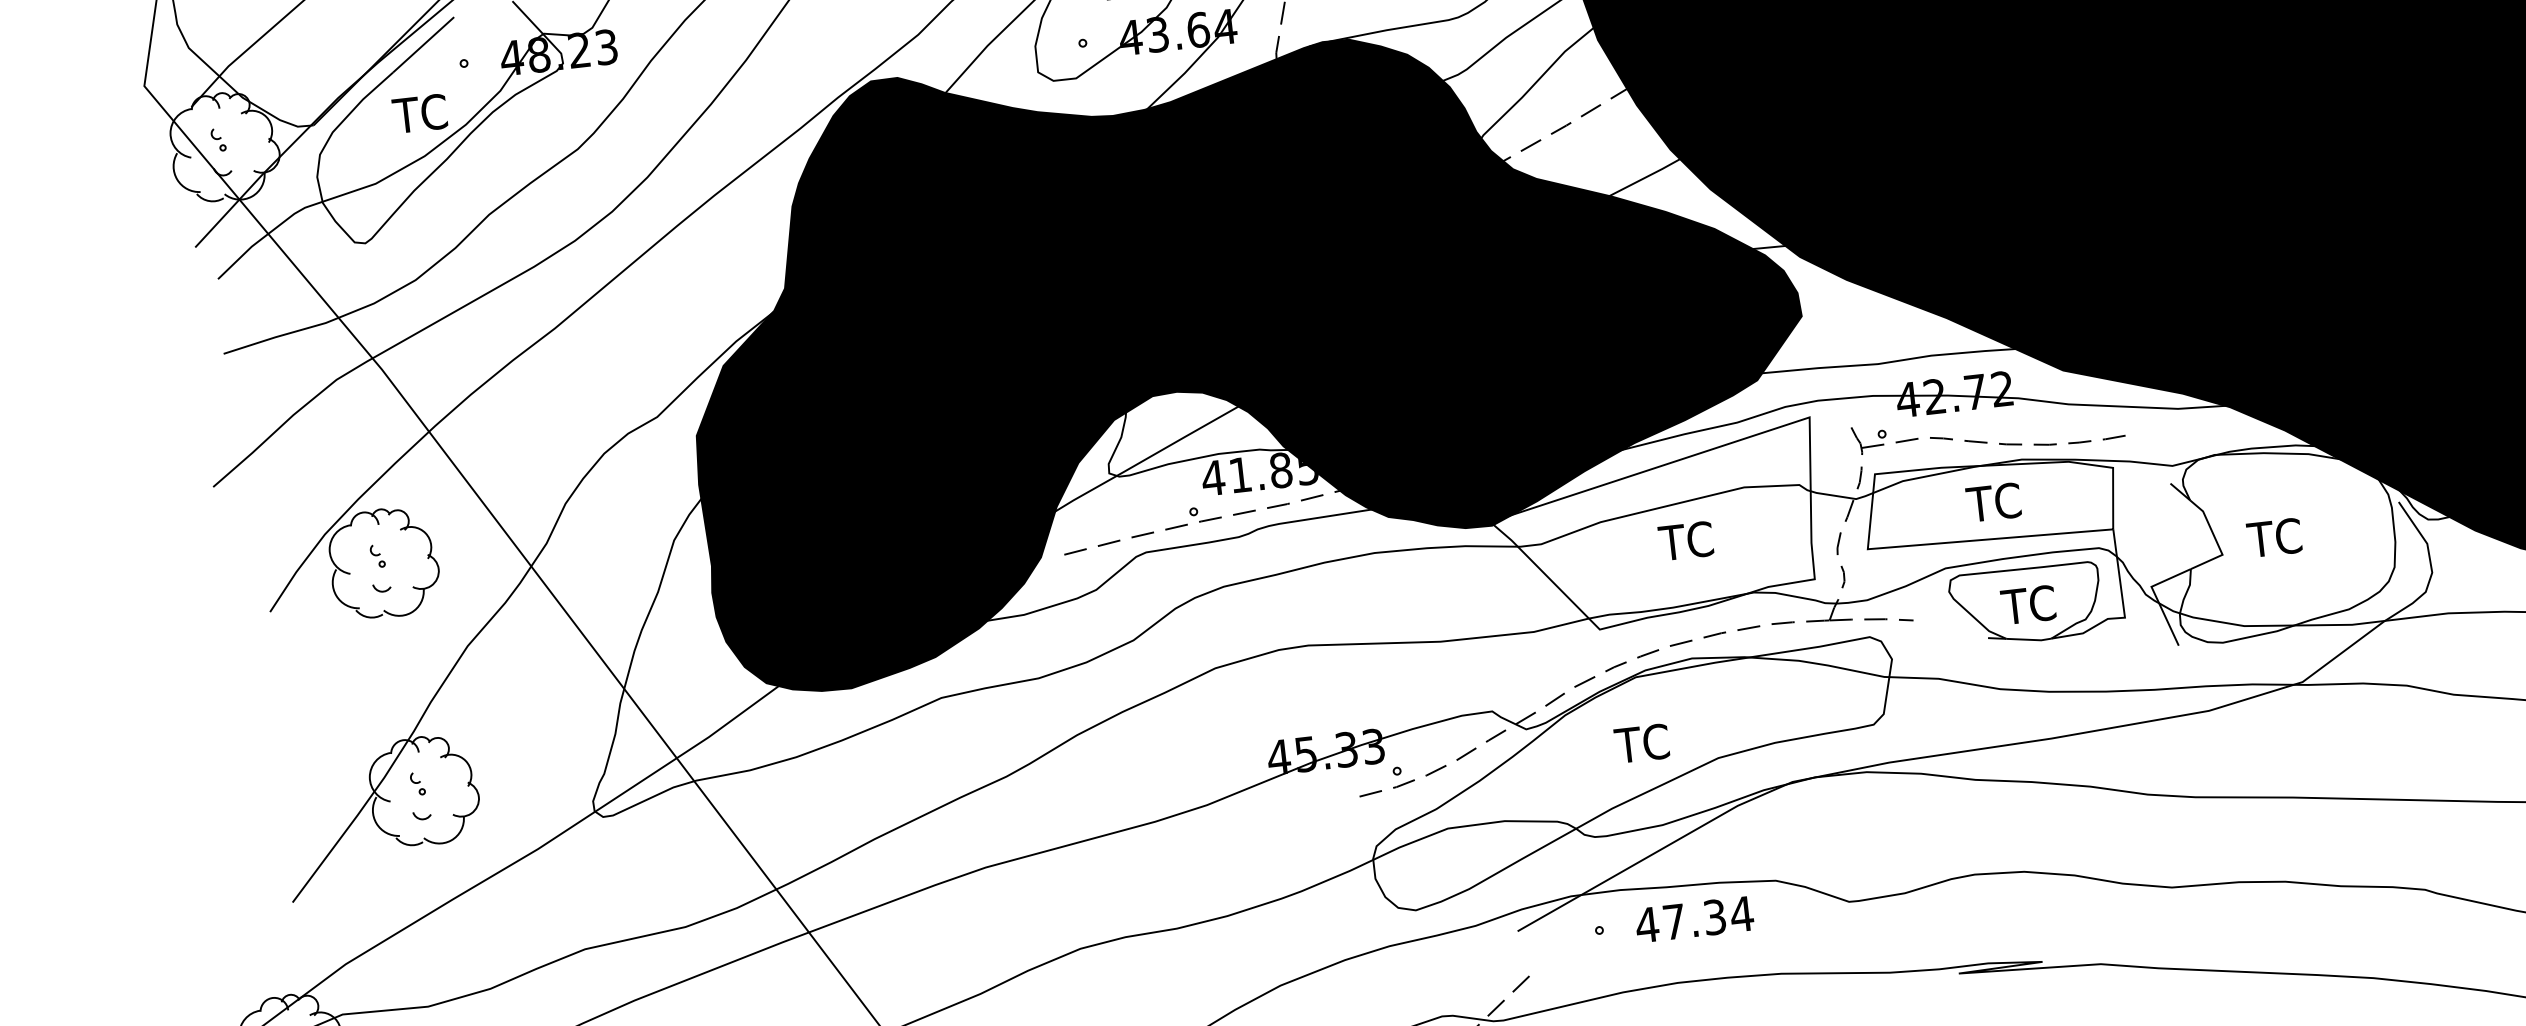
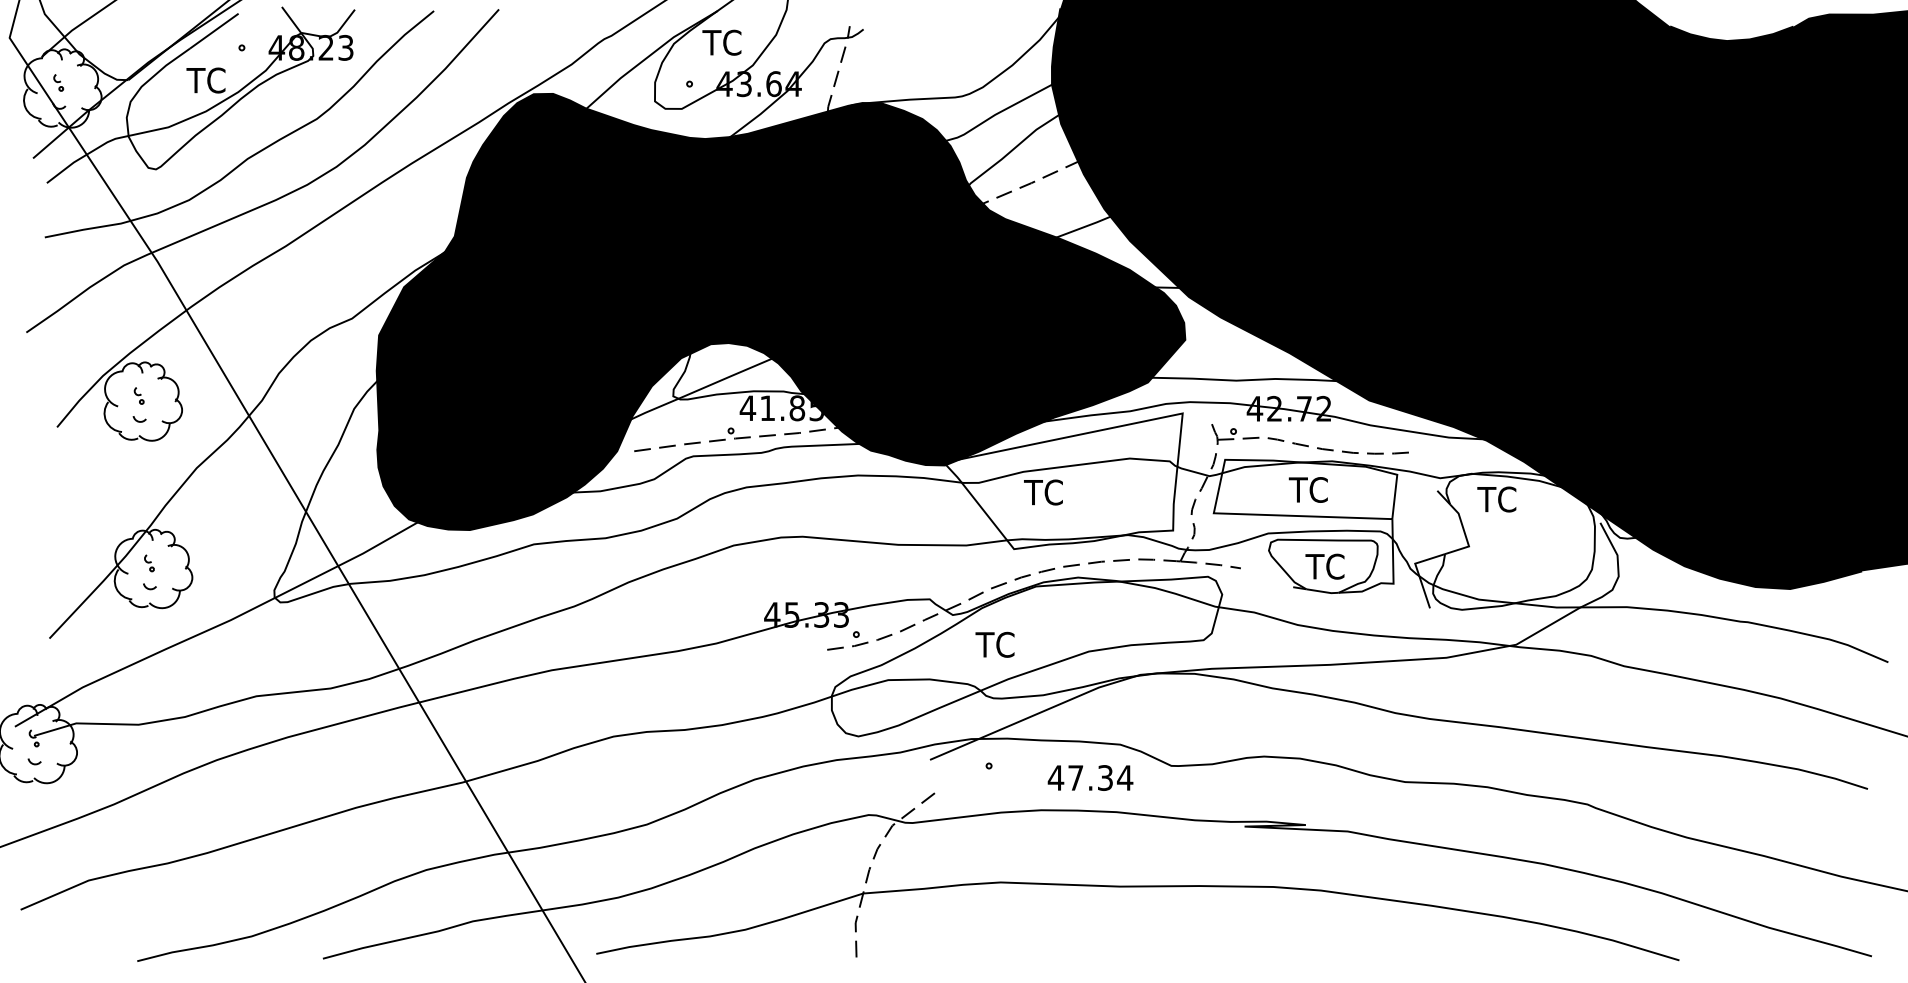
text: (2273, 537) -> (1496, 499), moved
text: (1686, 541) -> (1043, 492), moved
text: (1641, 743) -> (994, 644), moved
text: (1694, 918) -> (1090, 777), moved

